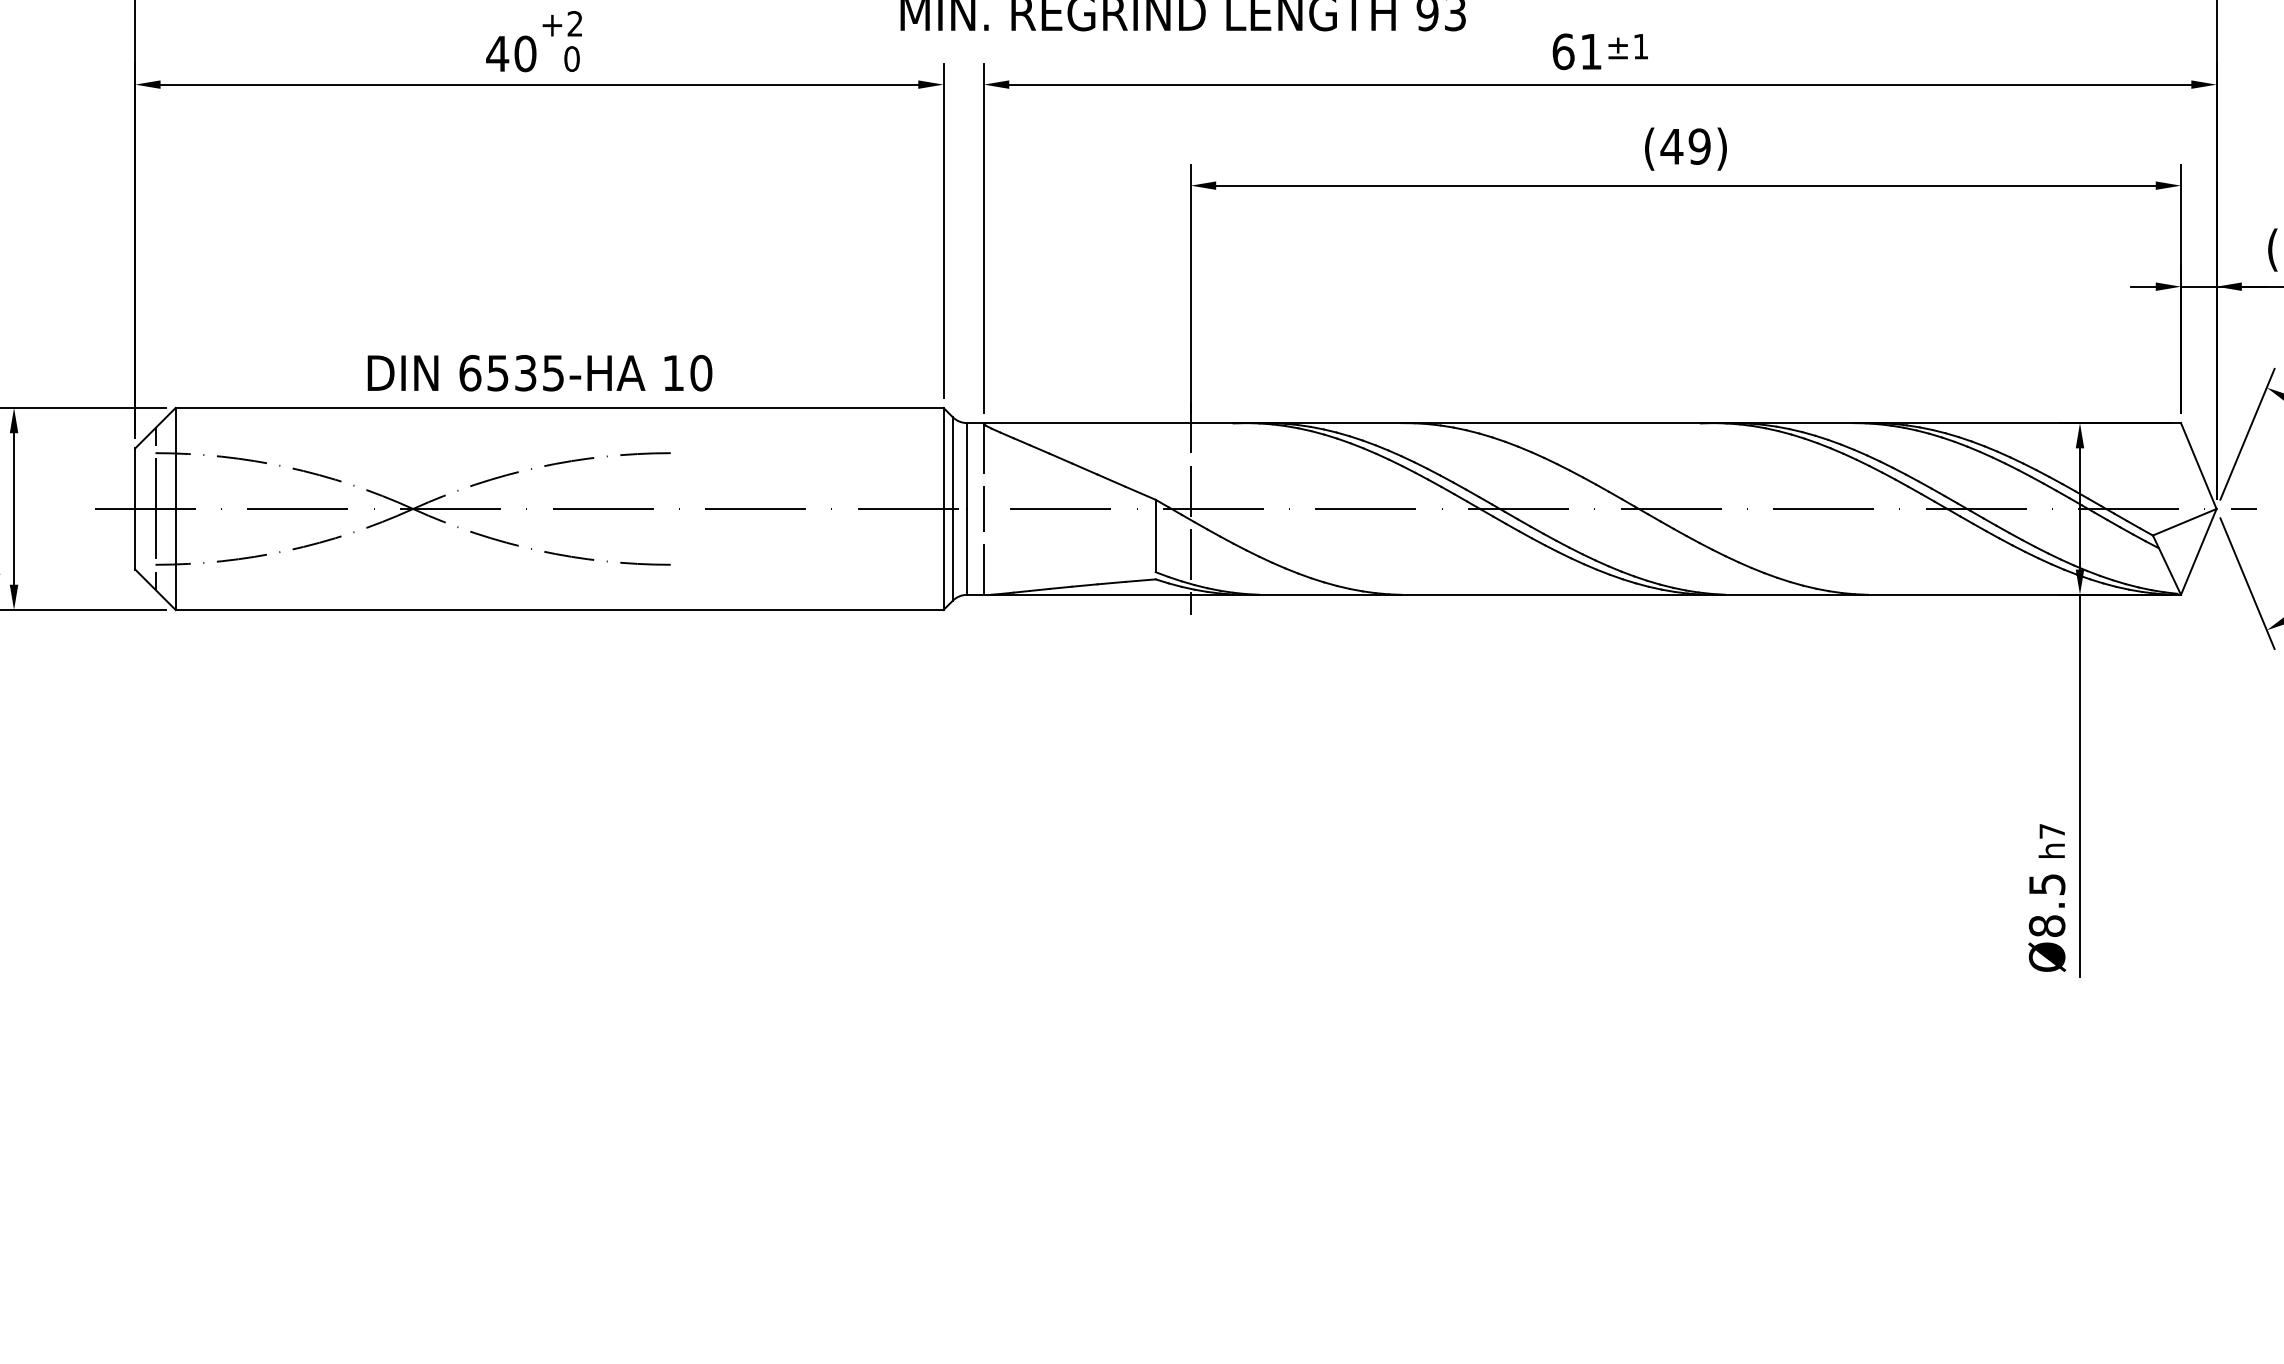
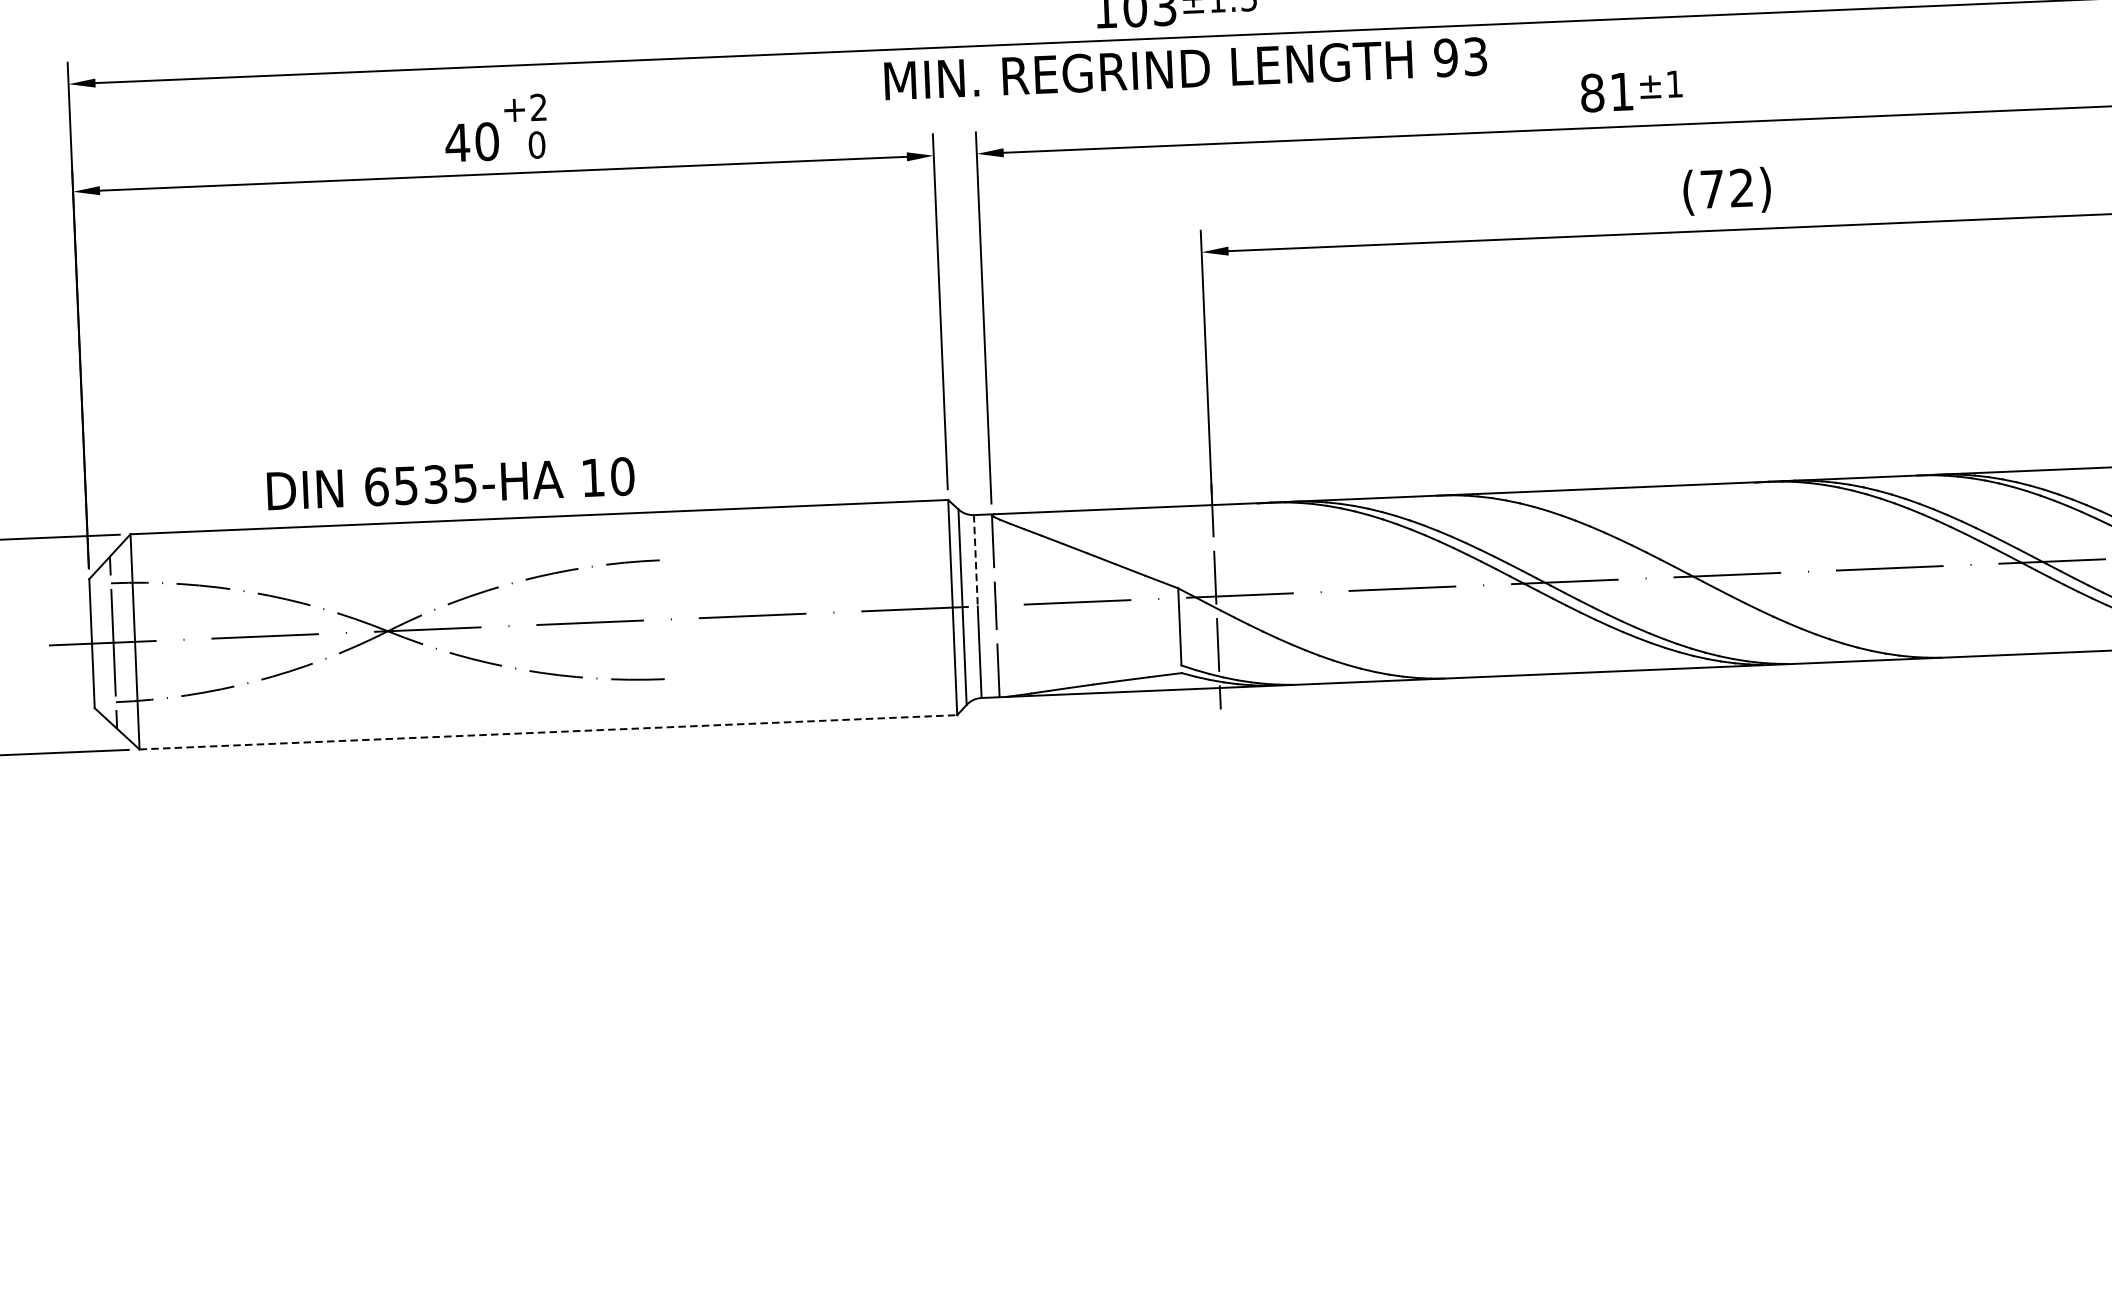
text: (1563, 51) -> (1592, 92), 61 -> 81
text: (1685, 146) -> (1726, 188), (49) -> (72)
text: (539, 373) -> (450, 484), moved
line: (967, 466) -> (976, 561), solid -> dashed
line: (559, 610) -> (548, 732), solid -> dashed

